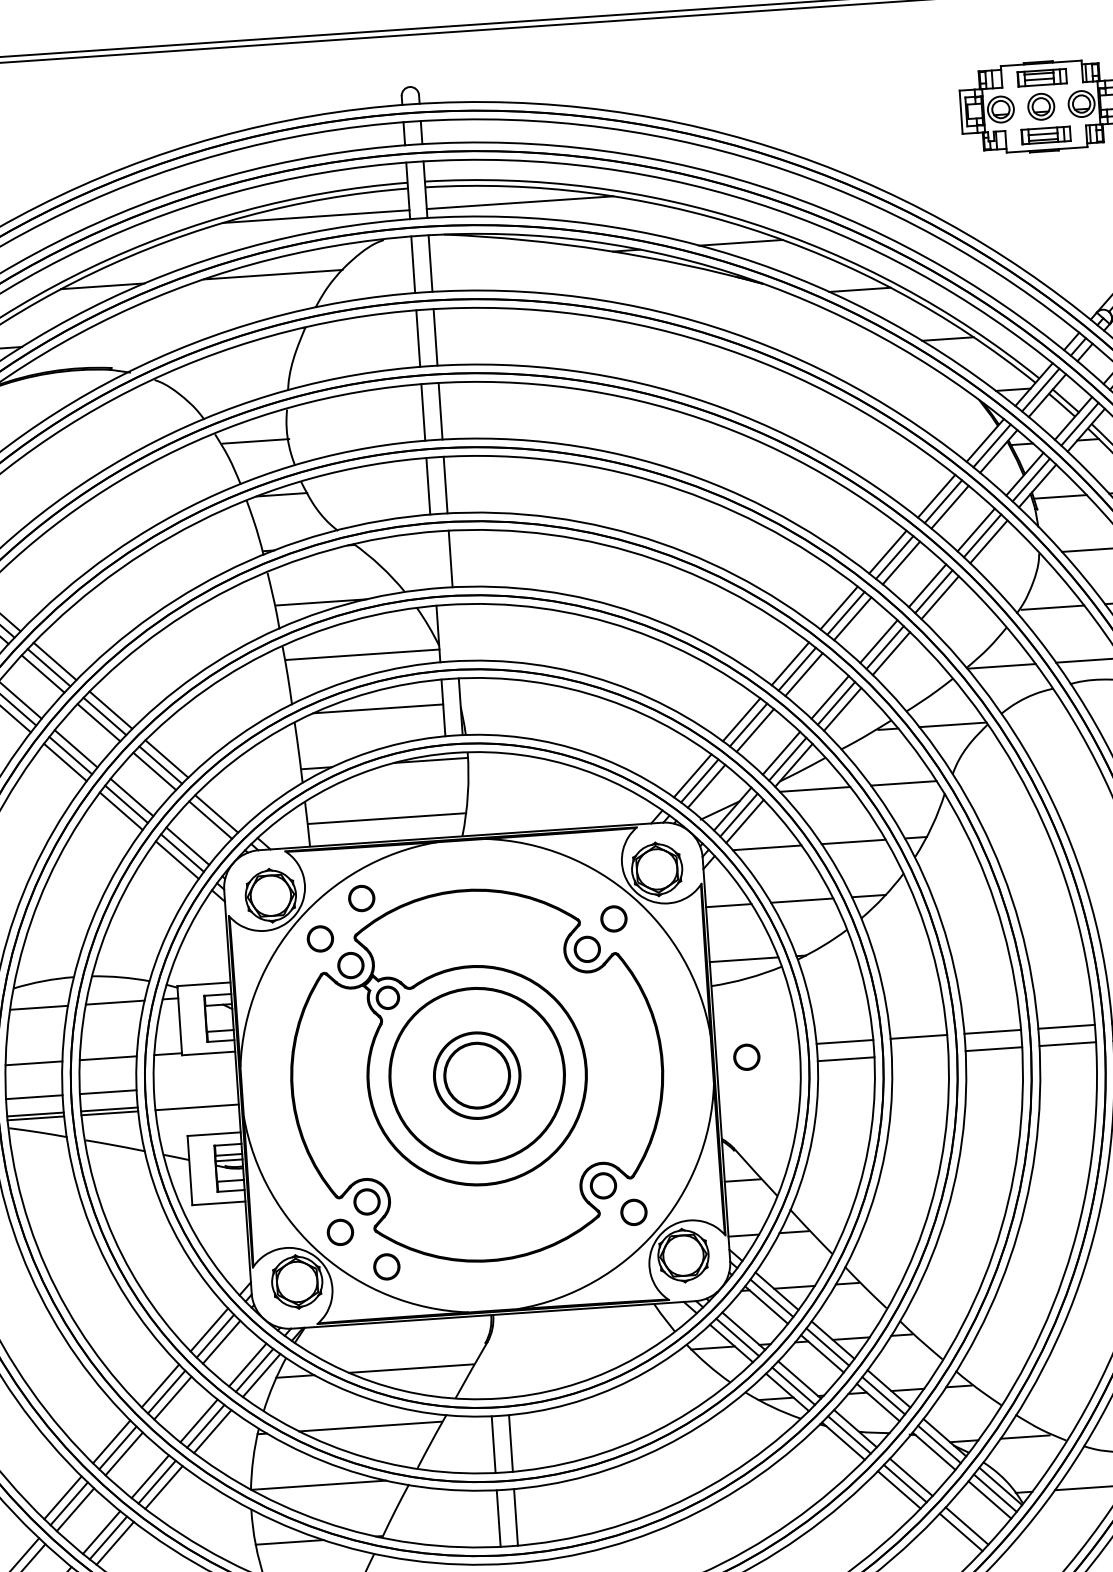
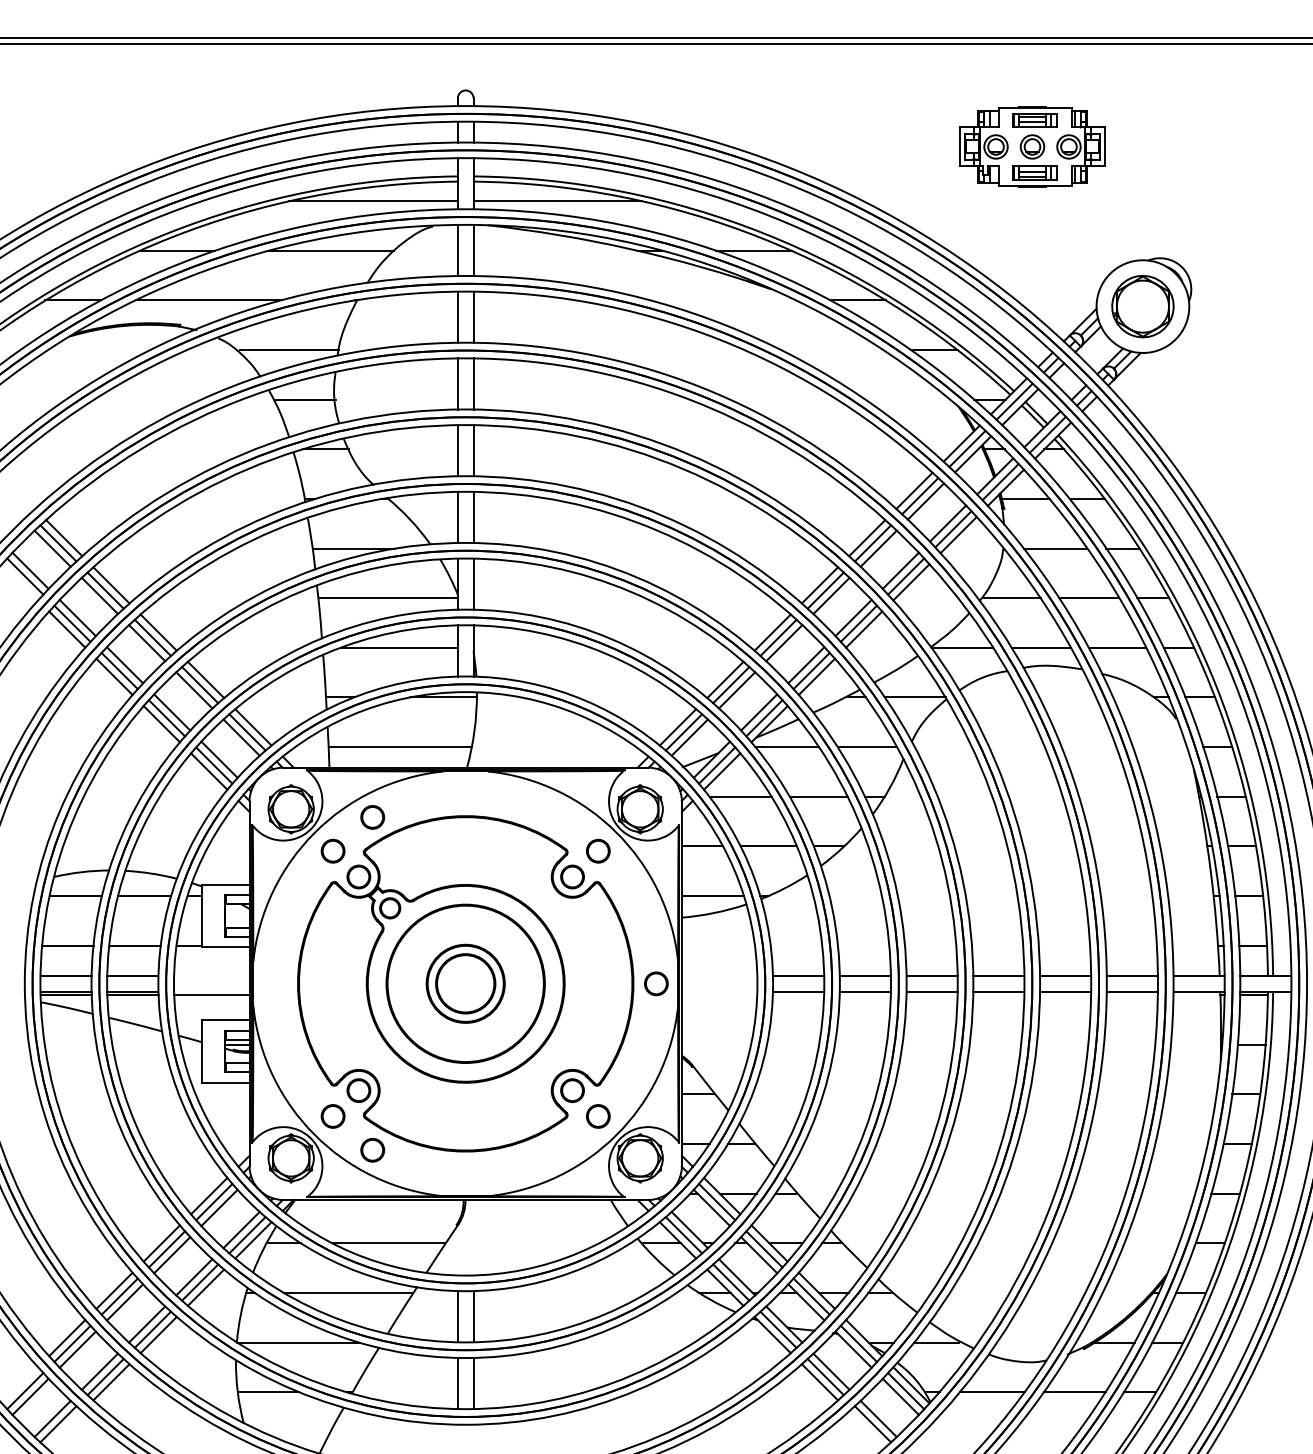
line: (141, 338) -> (208, 300), added
line: (233, 388) -> (288, 350), added
line: (432, 560) -> (457, 517), added
line: (455, 632) -> (473, 583), added
line: (223, 808) -> (253, 727), added
line: (919, 1054) -> (864, 991), added
part: (746, 1056) -> (656, 983), moved

